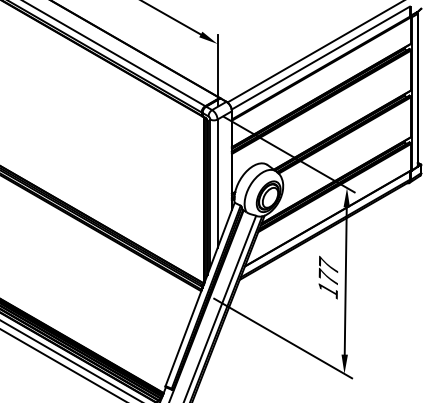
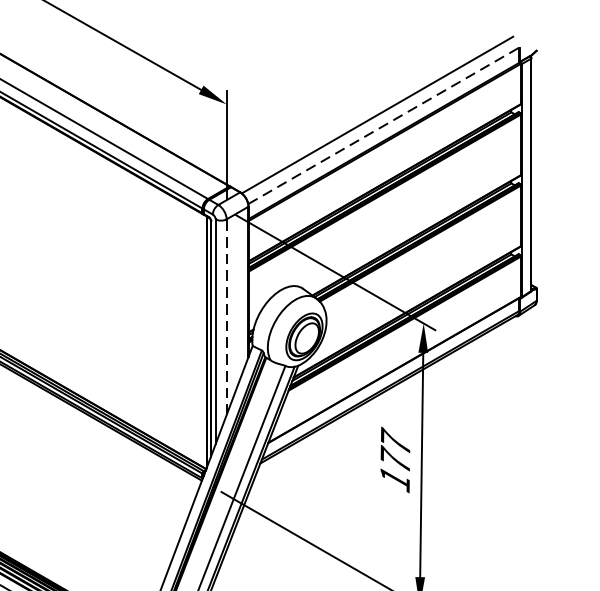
line: (320, 58) -> (383, 126), solid -> dashed
line: (217, 183) -> (226, 316), solid -> dashed

